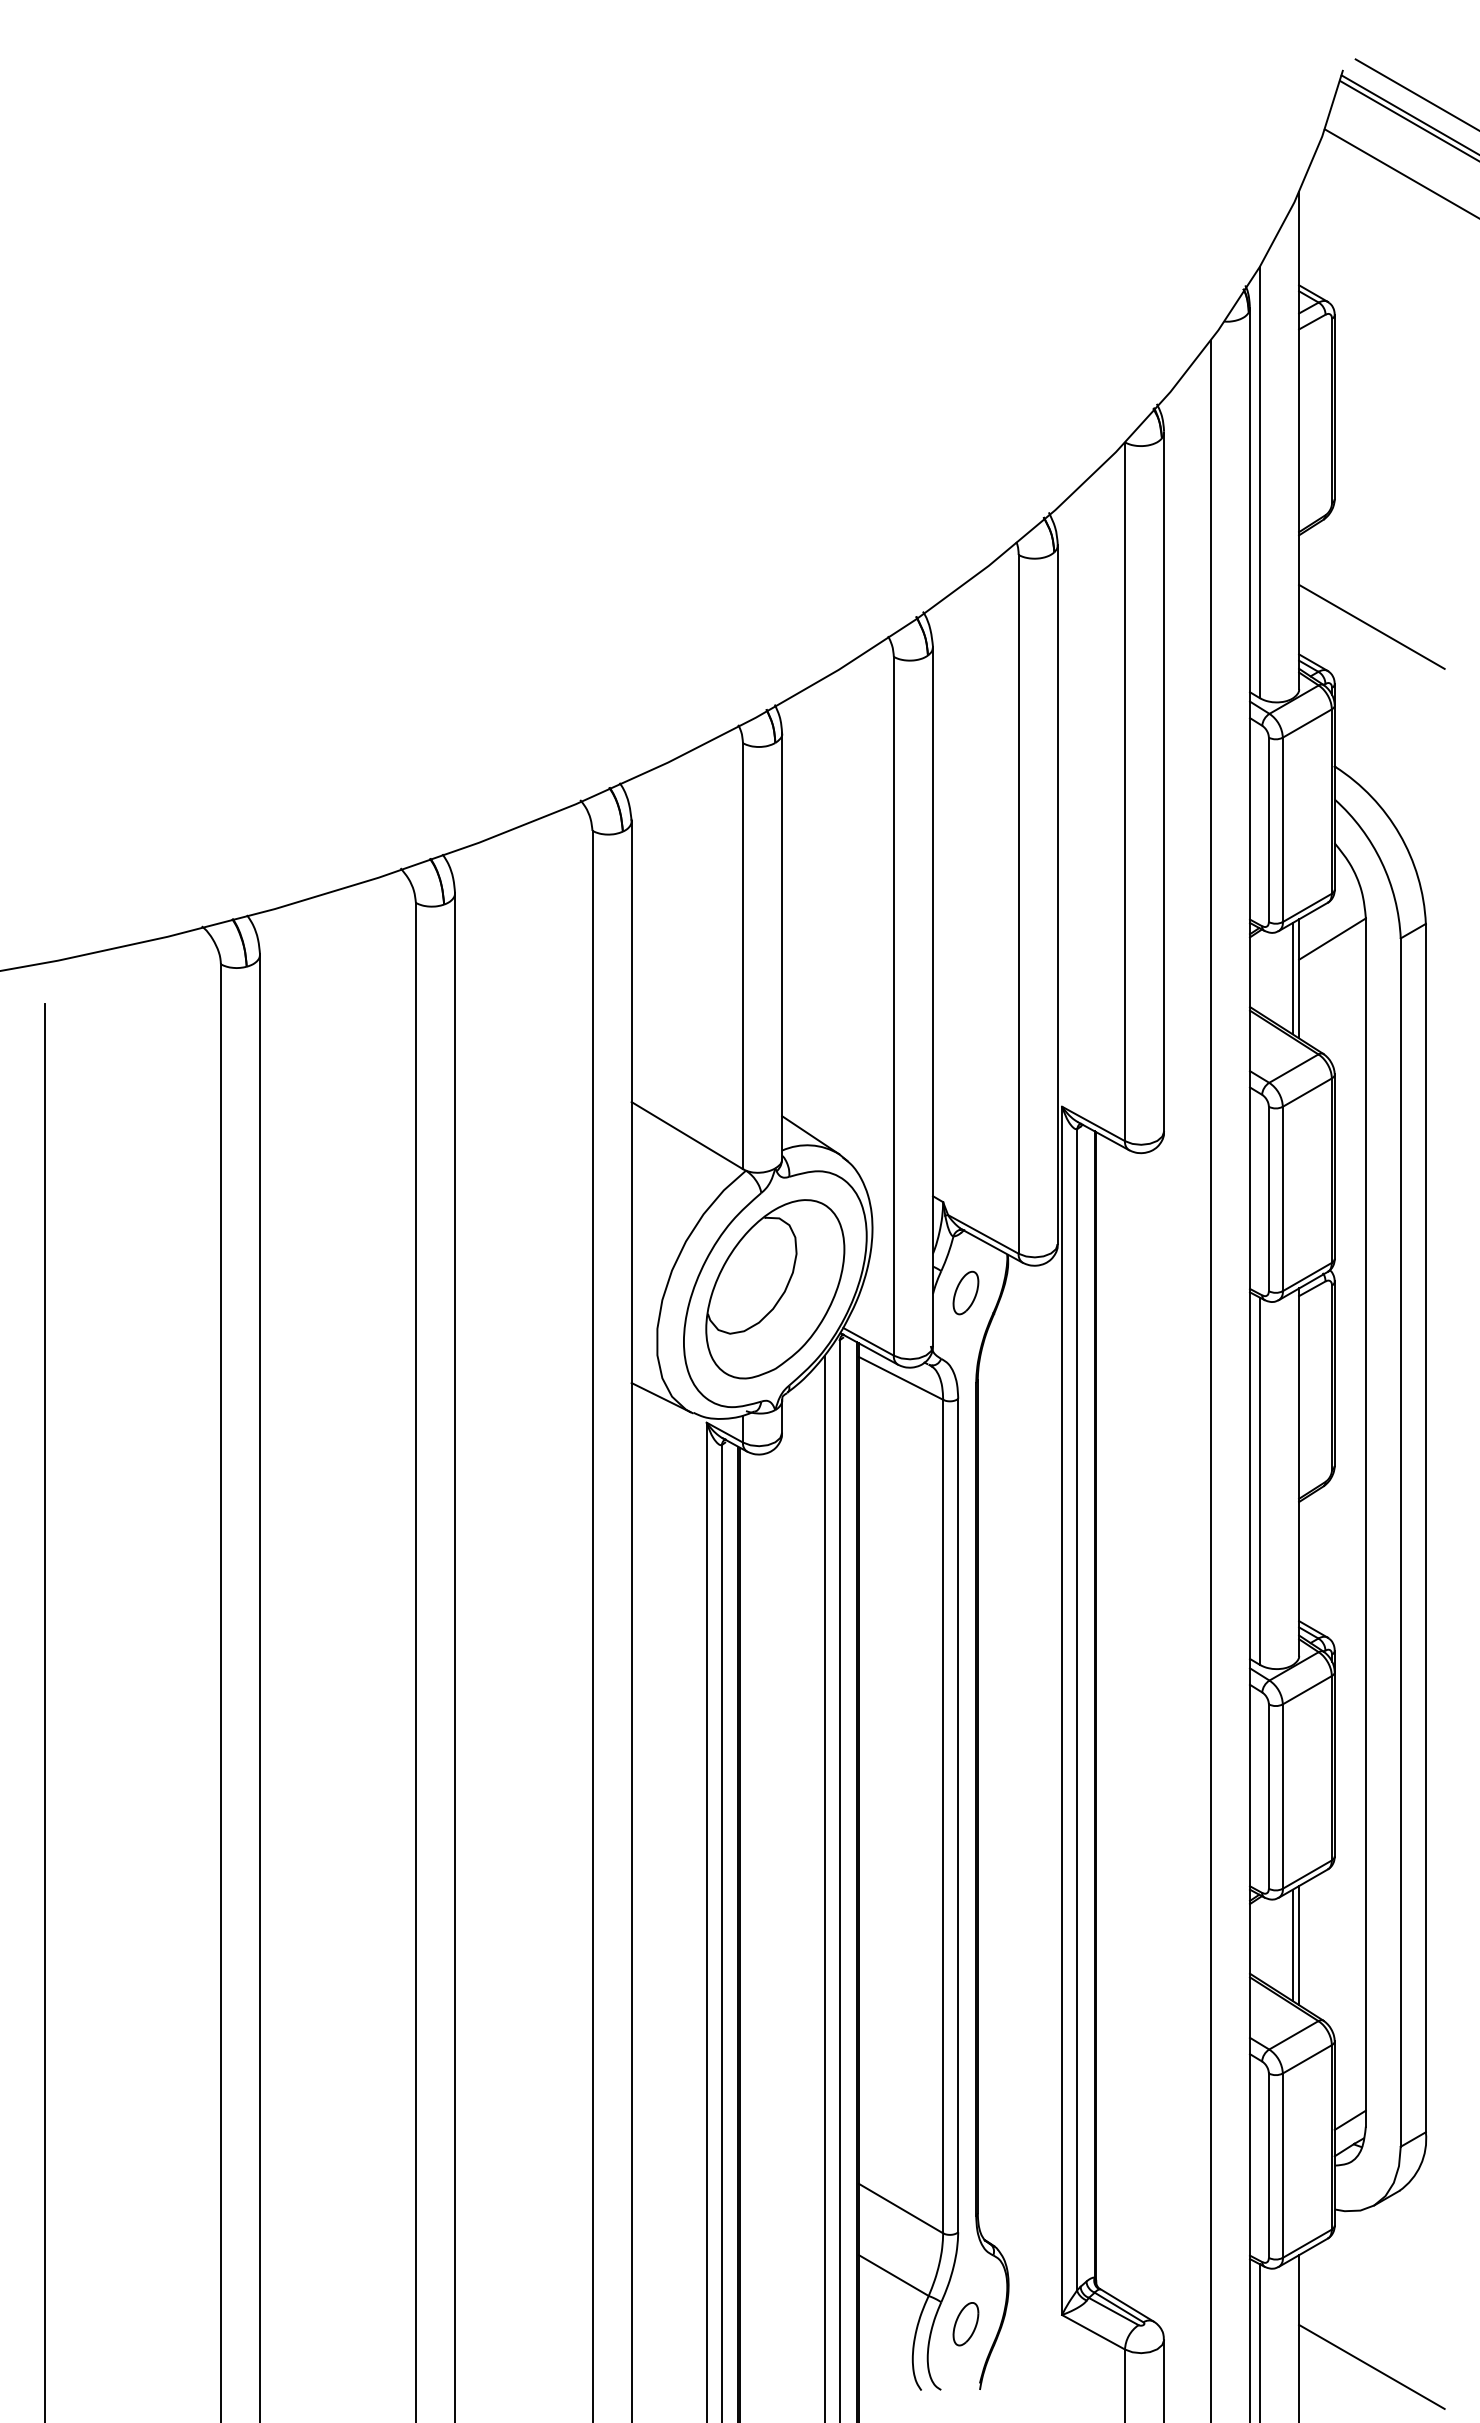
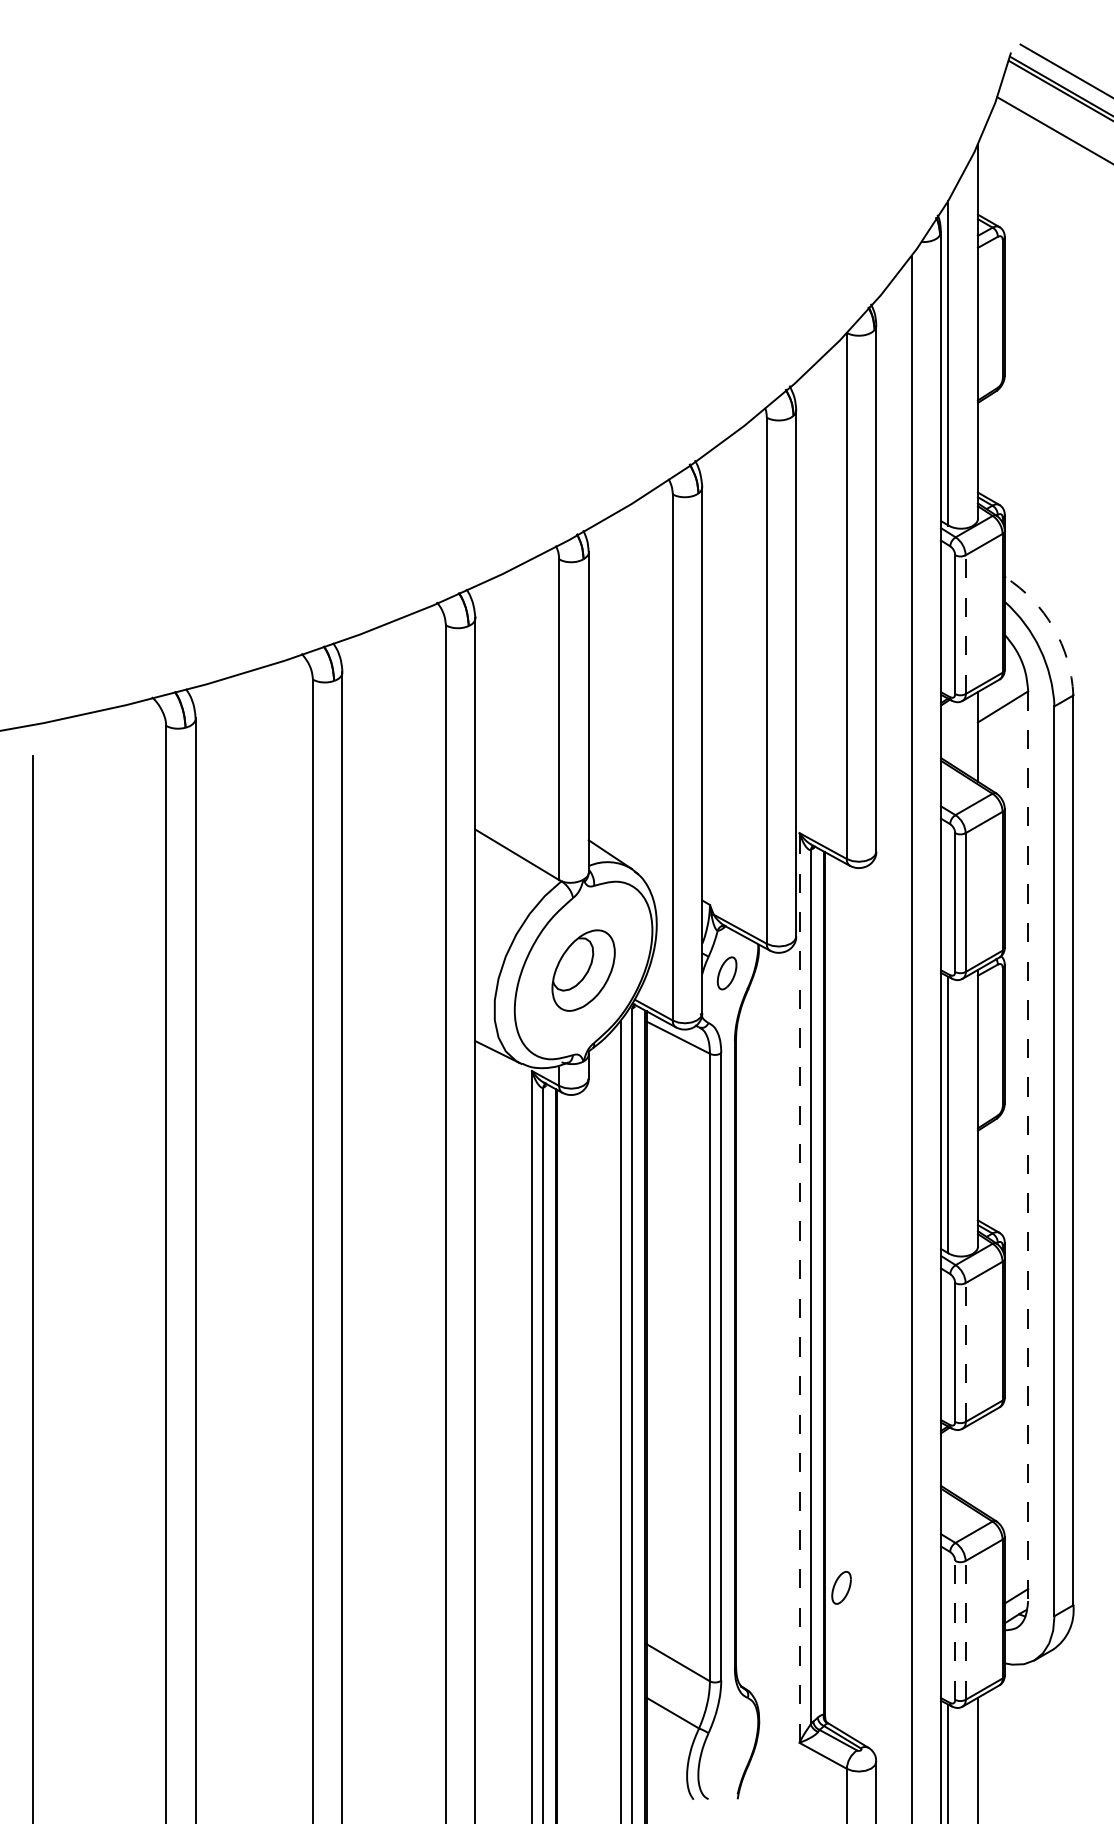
line: (1371, 626) -> (1032, 471), removed
line: (1282, 829) -> (965, 624), solid -> dashed
arc: (1399, 834) -> (1053, 628), solid -> dashed
line: (1292, 978) -> (972, 736), removed
part: (775, 1289) -> (583, 970), size x0.6
line: (1365, 1522) -> (1027, 1146), solid -> dashed
line: (1062, 1710) -> (799, 1287), solid -> dashed
line: (1282, 1796) -> (965, 1352), solid -> dashed
line: (1292, 1945) -> (972, 1464), removed
line: (1299, 1945) -> (978, 1464), removed
line: (1268, 2165) -> (954, 1630), solid -> dashed
line: (1282, 2165) -> (965, 1630), solid -> dashed
part: (965, 2324) -> (841, 1588), moved
line: (1371, 2366) -> (1032, 1781), removed

